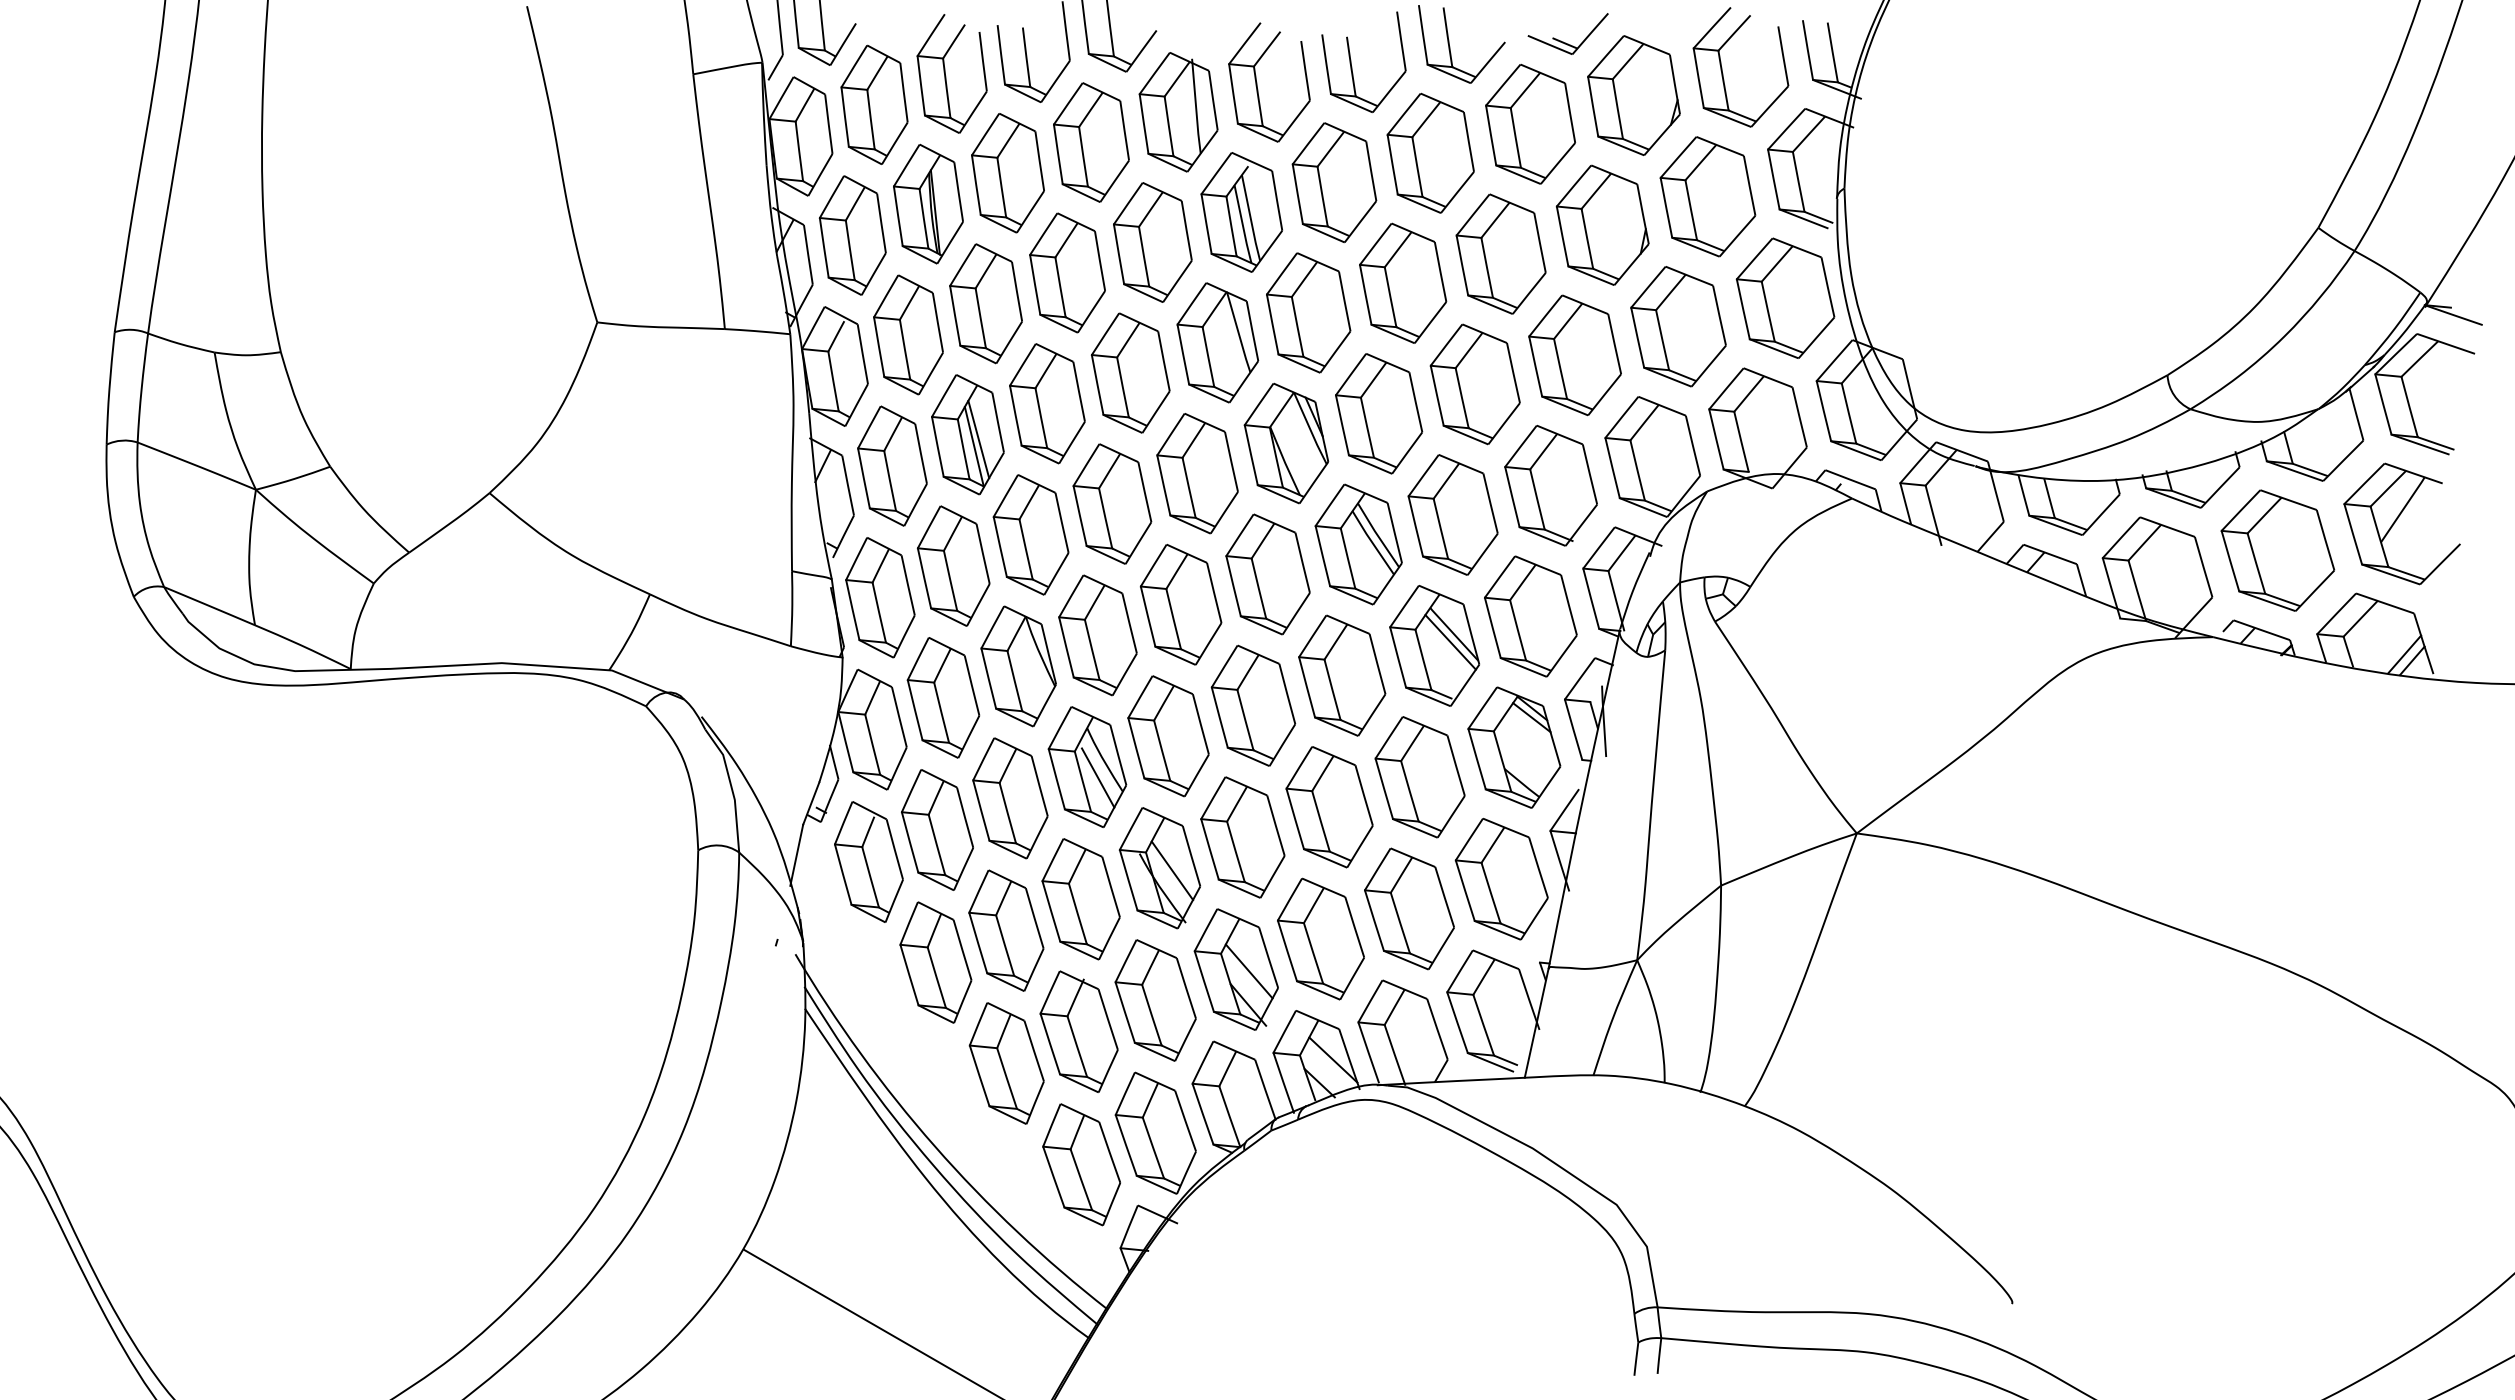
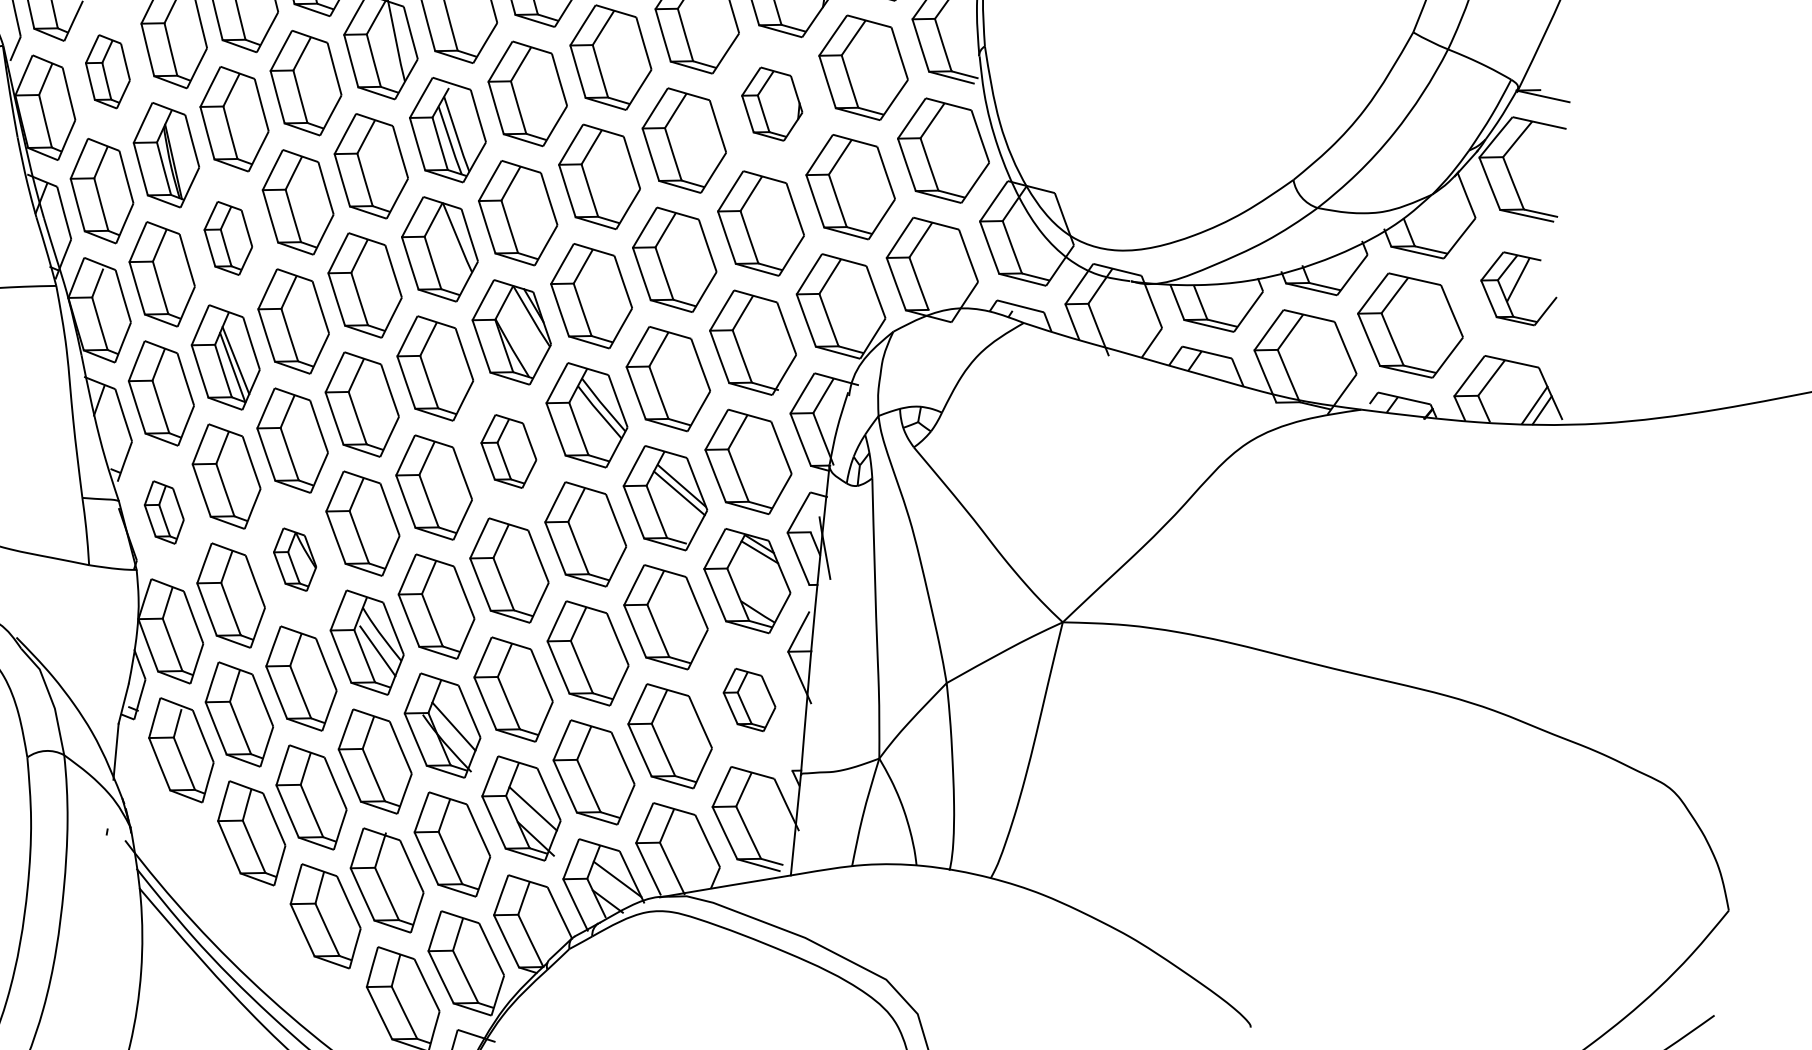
part: (874, 104) -> (107, 71), size x0.7
part: (1602, 224) -> (772, 103), size x0.7
part: (985, 303) -> (227, 238), size x0.7
part: (2401, 523) -> (1518, 288), size x0.7
part: (1267, 574) -> (508, 451), size x0.7
part: (880, 597) -> (164, 512), size x0.6
part: (1018, 666) -> (295, 559), size x0.6
part: (1501, 878) -> (749, 699), size x0.6

